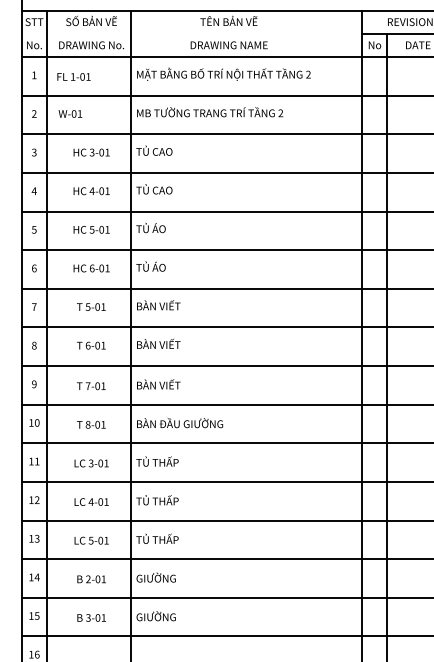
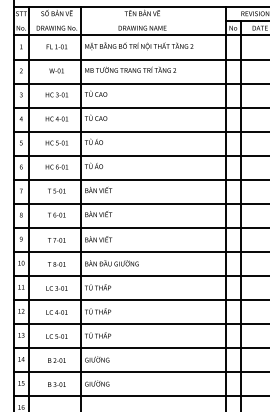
text: (73, 76) -> (56, 46), moved
text: (69, 113) -> (56, 70), moved

